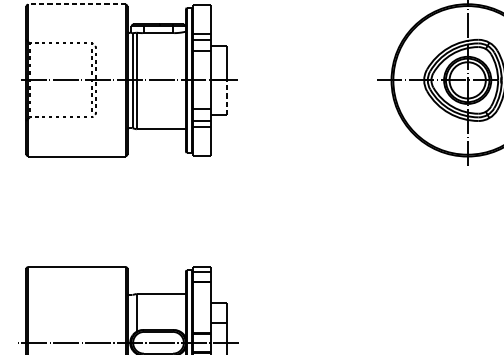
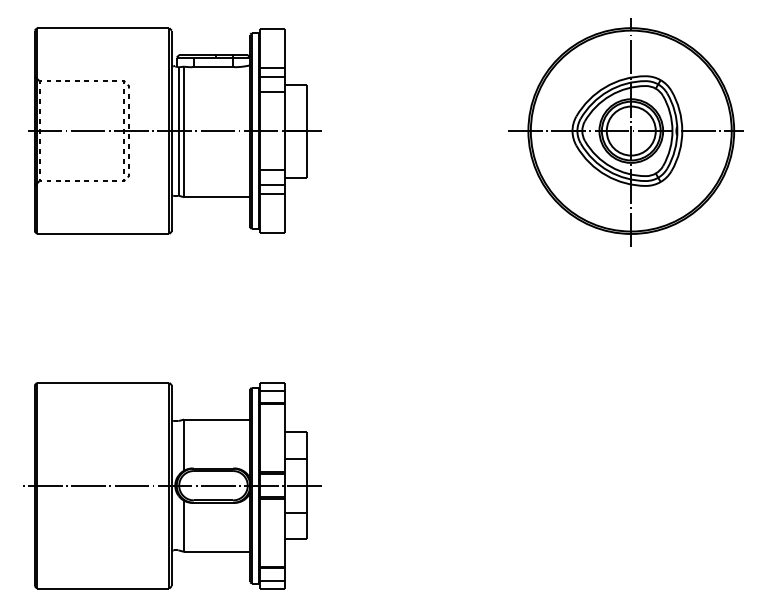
line: (76, 4) -> (102, 28), dashed -> solid
line: (227, 96) -> (306, 153), dashed -> solid

